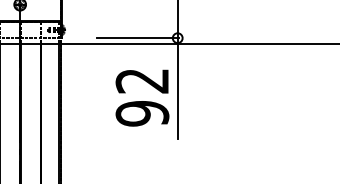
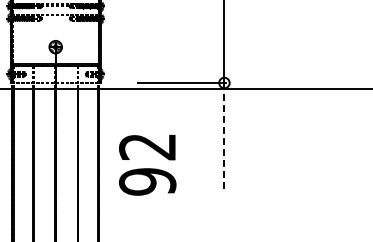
line: (177, 89) -> (224, 137), solid -> dashed
text: (142, 98) -> (147, 165), moved

